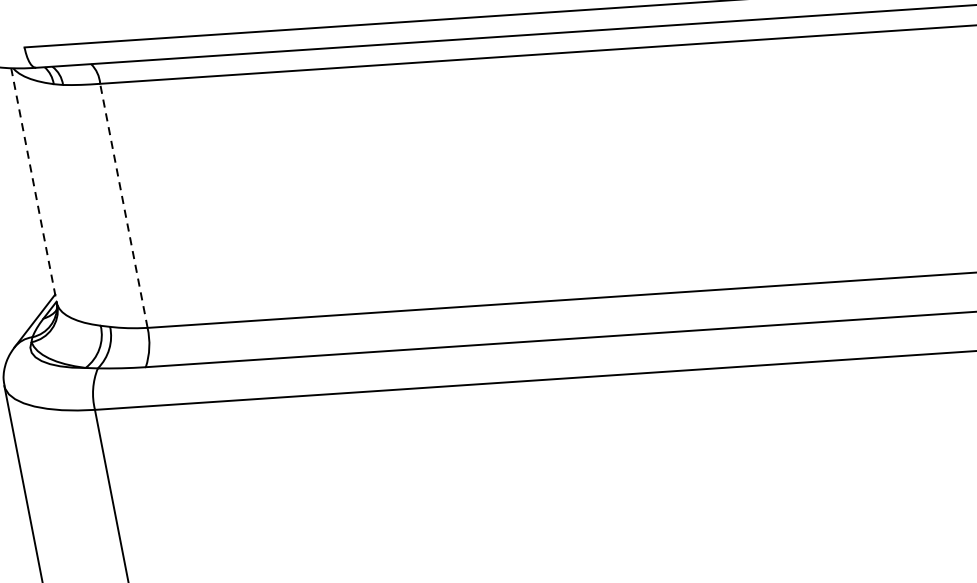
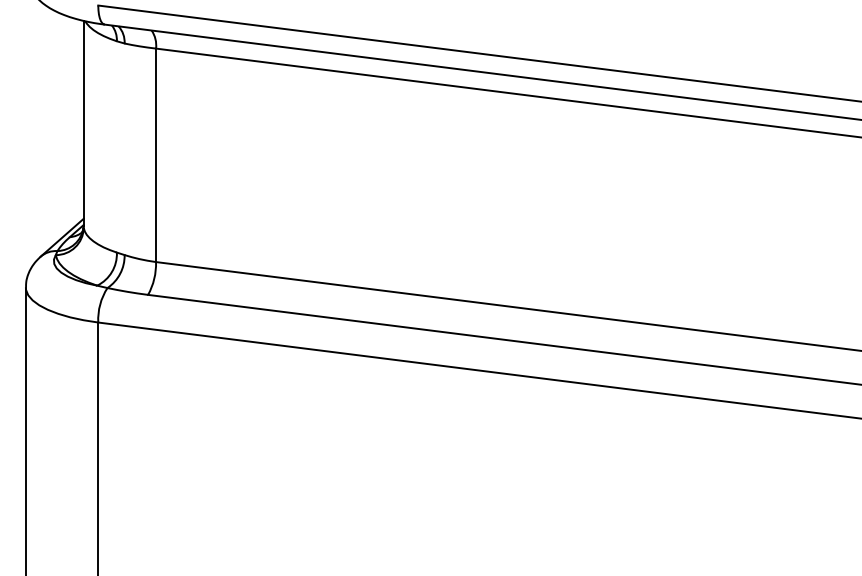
line: (33, 185) -> (83, 123), dashed -> solid
line: (124, 205) -> (156, 155), dashed -> solid

